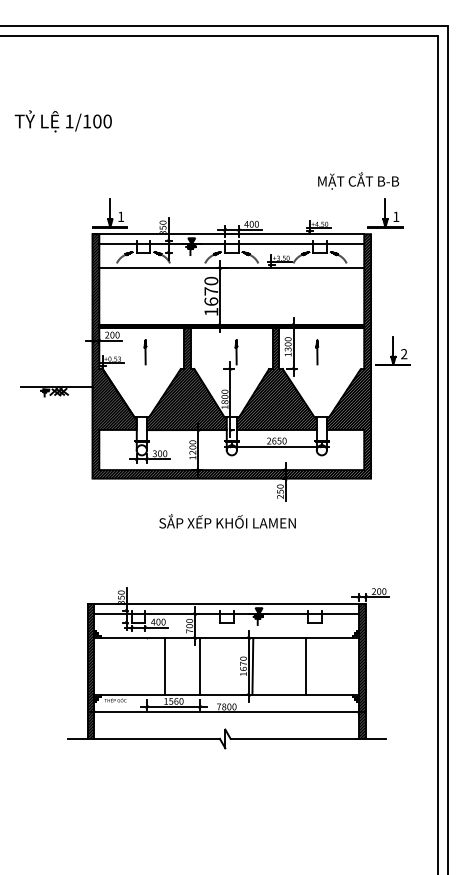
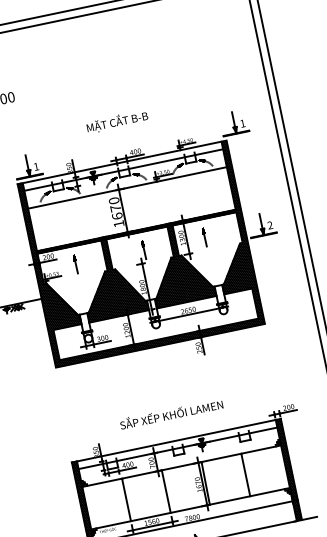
text: (358, 180) -> (117, 121), moved
text: (227, 521) -> (171, 413), moved
line: (165, 666) -> (126, 499), moved

